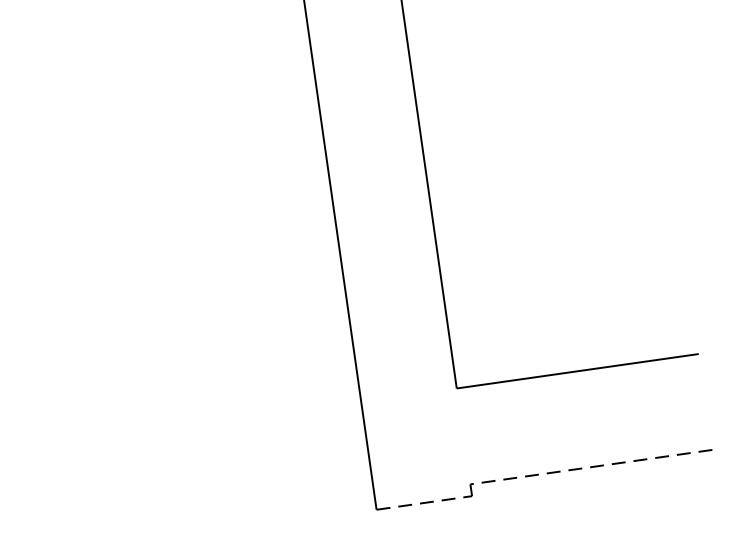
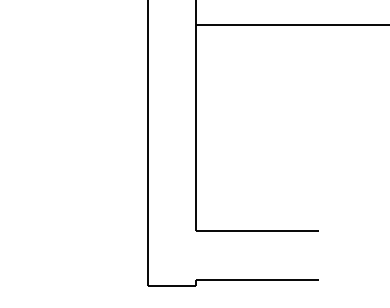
line: (591, 468) -> (257, 280), dashed -> solid
line: (425, 503) -> (172, 286), dashed -> solid

